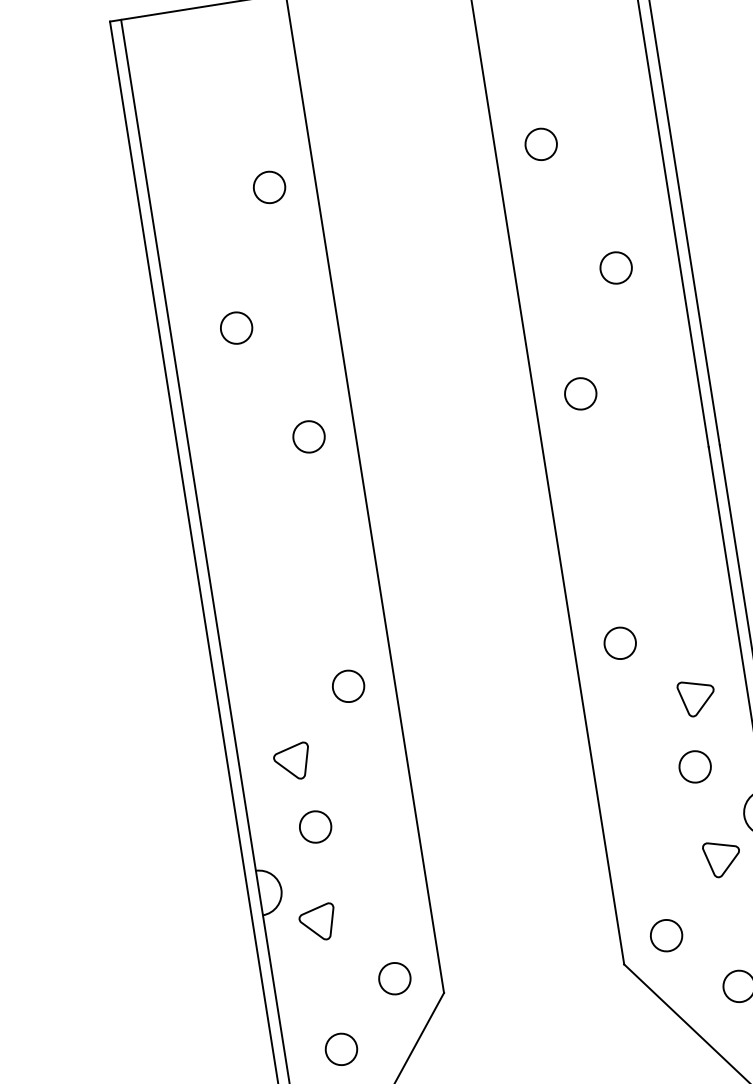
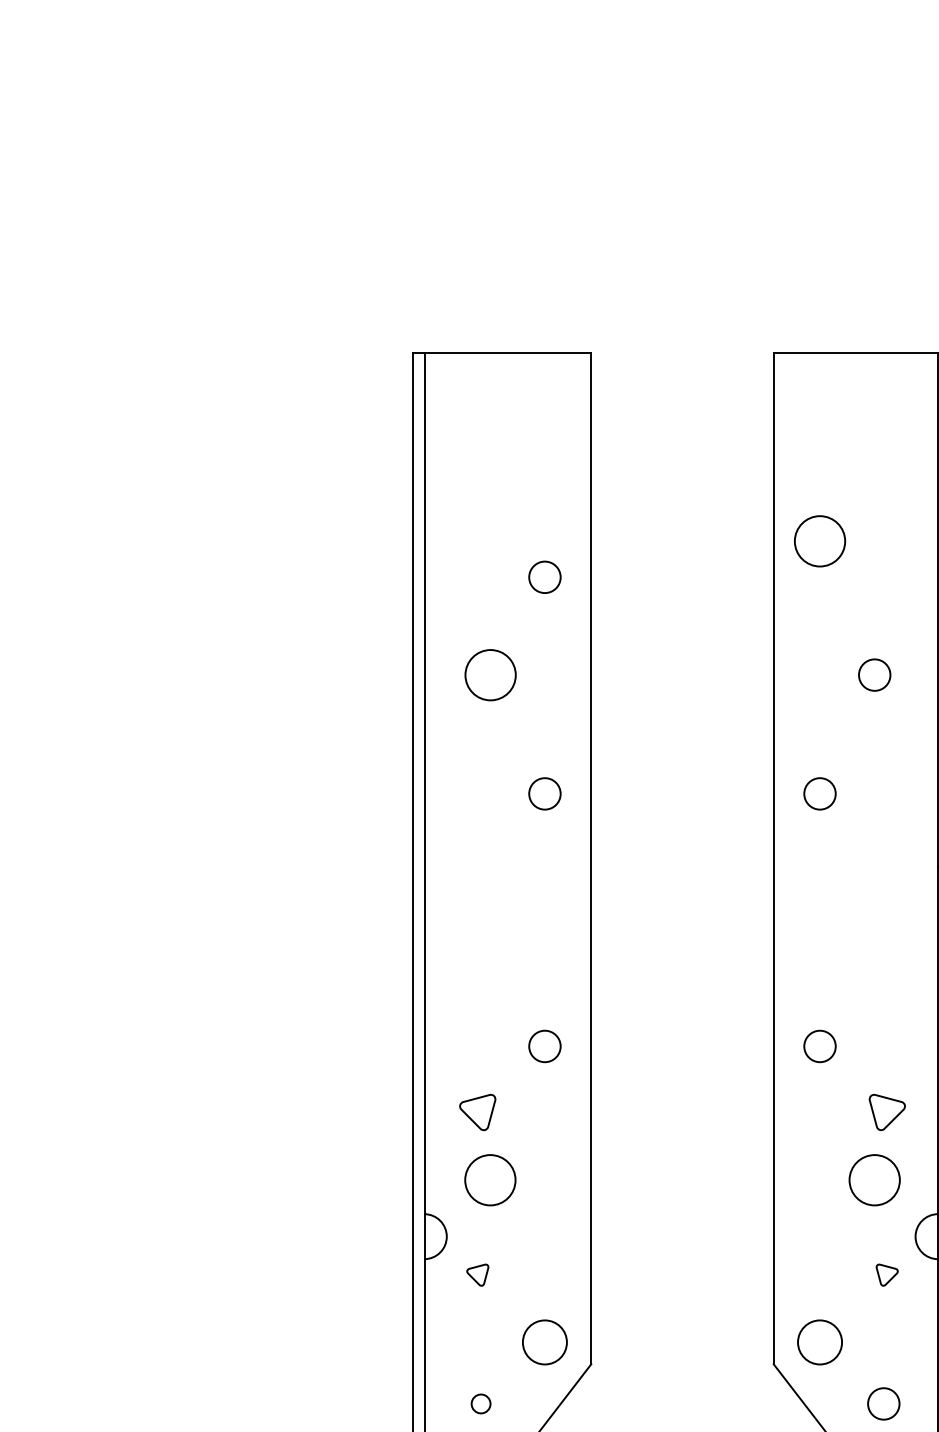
circle: (540, 144) -> (819, 541), size x1.6
circle: (268, 186) -> (544, 576), moved
circle: (235, 327) -> (489, 674), size x1.6
circle: (694, 766) -> (874, 1179), size x1.6
circle: (315, 826) -> (490, 1179), size x1.6
part: (721, 858) -> (886, 1274), size x0.6
part: (317, 922) -> (477, 1274), size x0.6
circle: (666, 935) -> (819, 1342), size x1.4
circle: (394, 978) -> (544, 1342), size x1.4
circle: (340, 1049) -> (480, 1403), size x0.6

